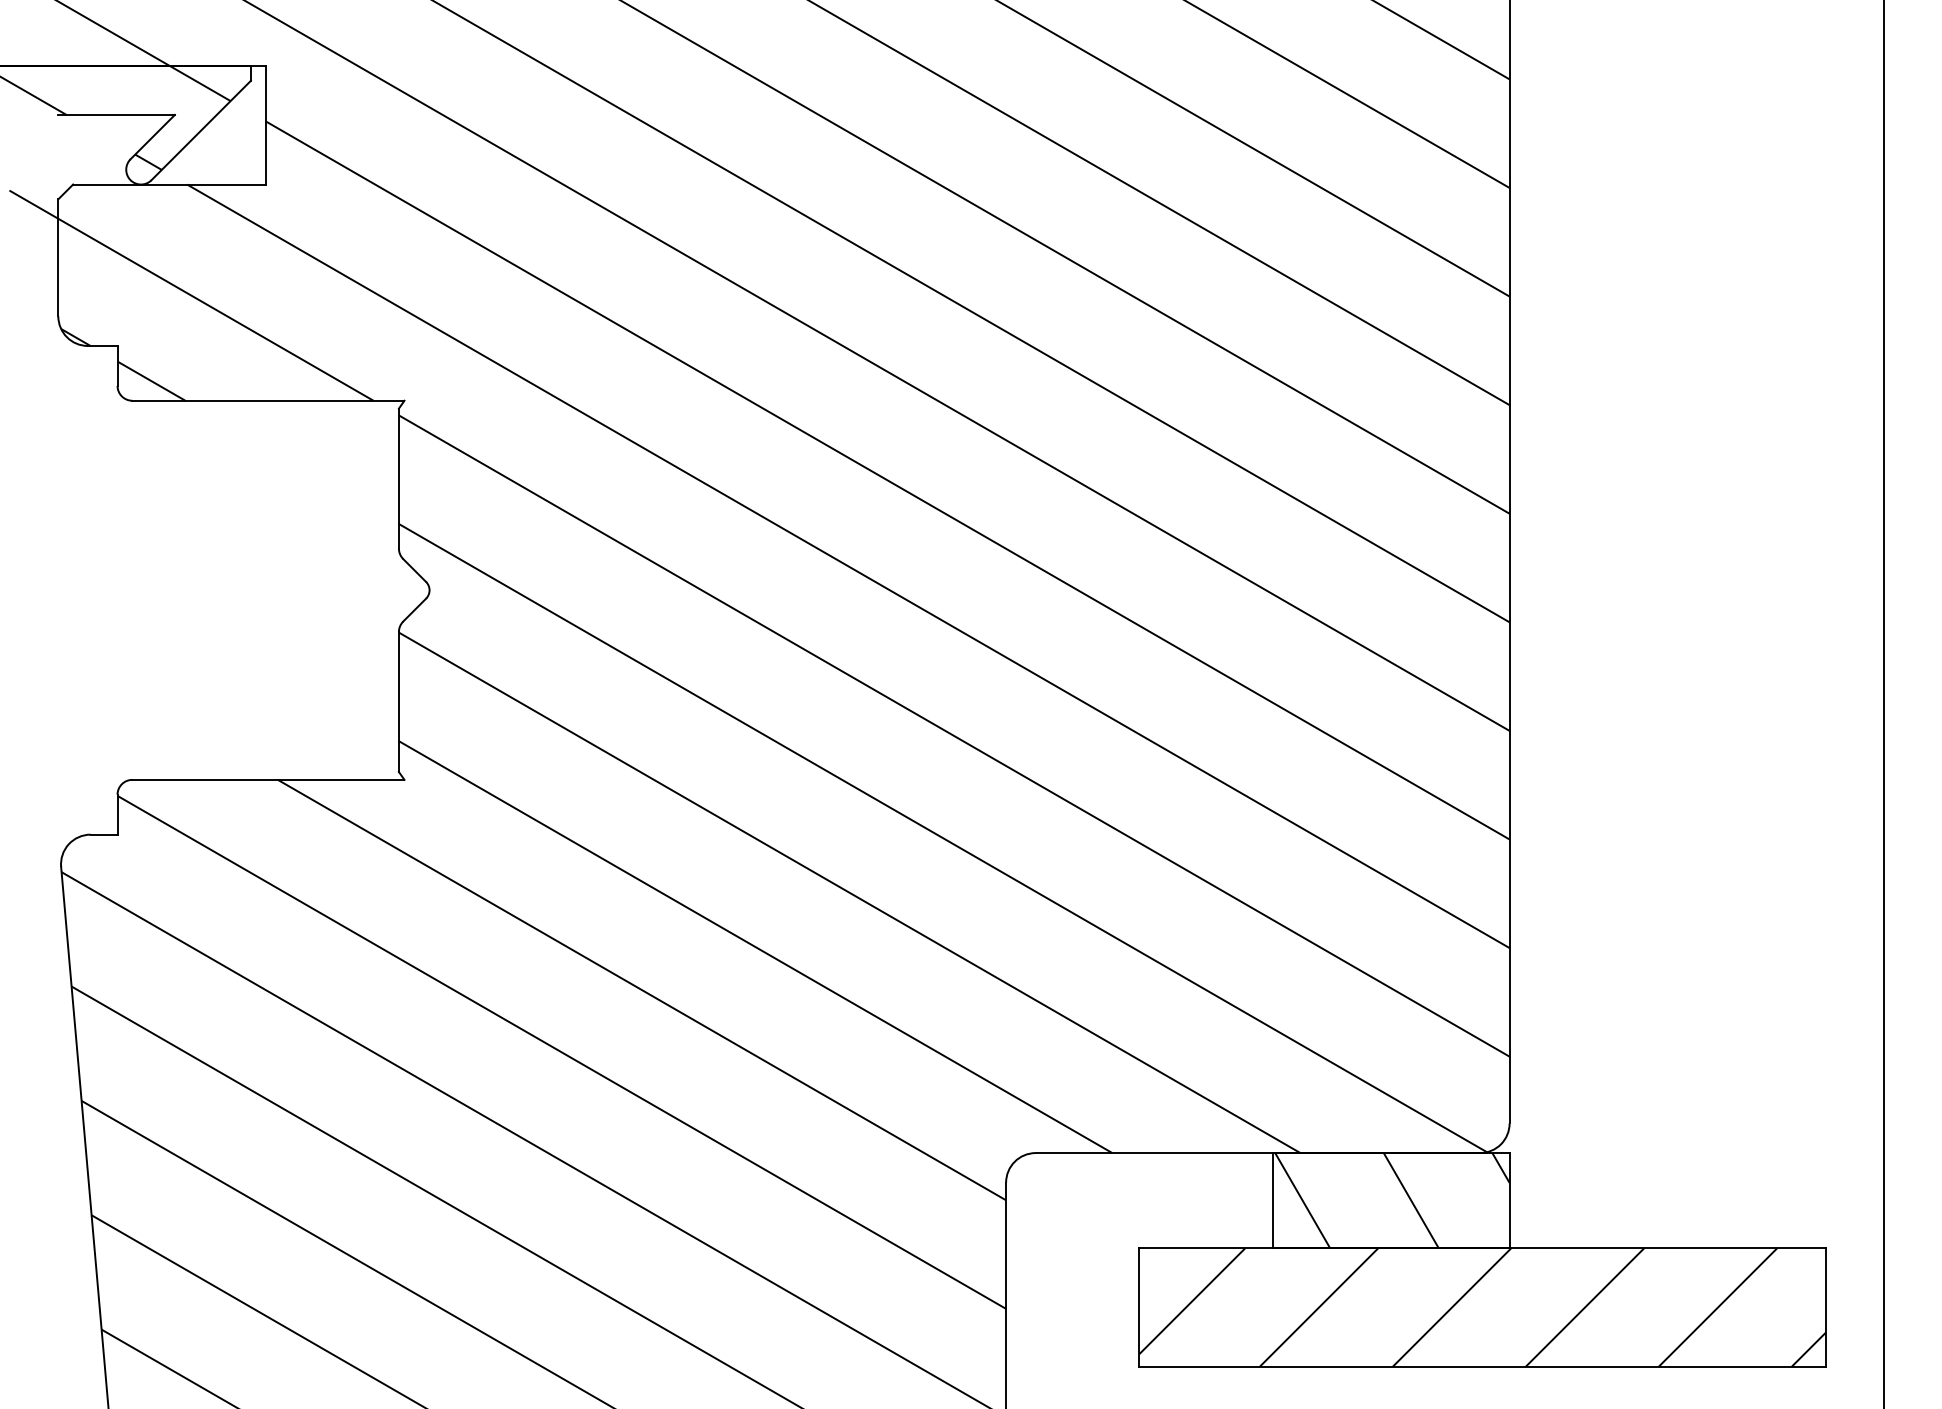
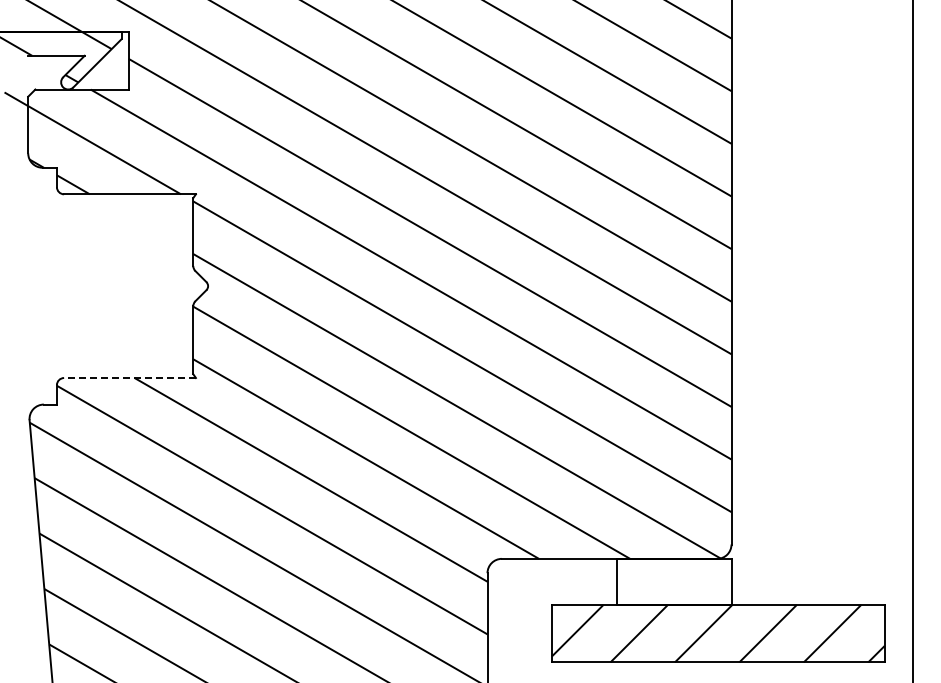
line: (269, 780) -> (130, 378), solid -> dashed
hatch: (1391, 1199) -> (674, 581), removed

